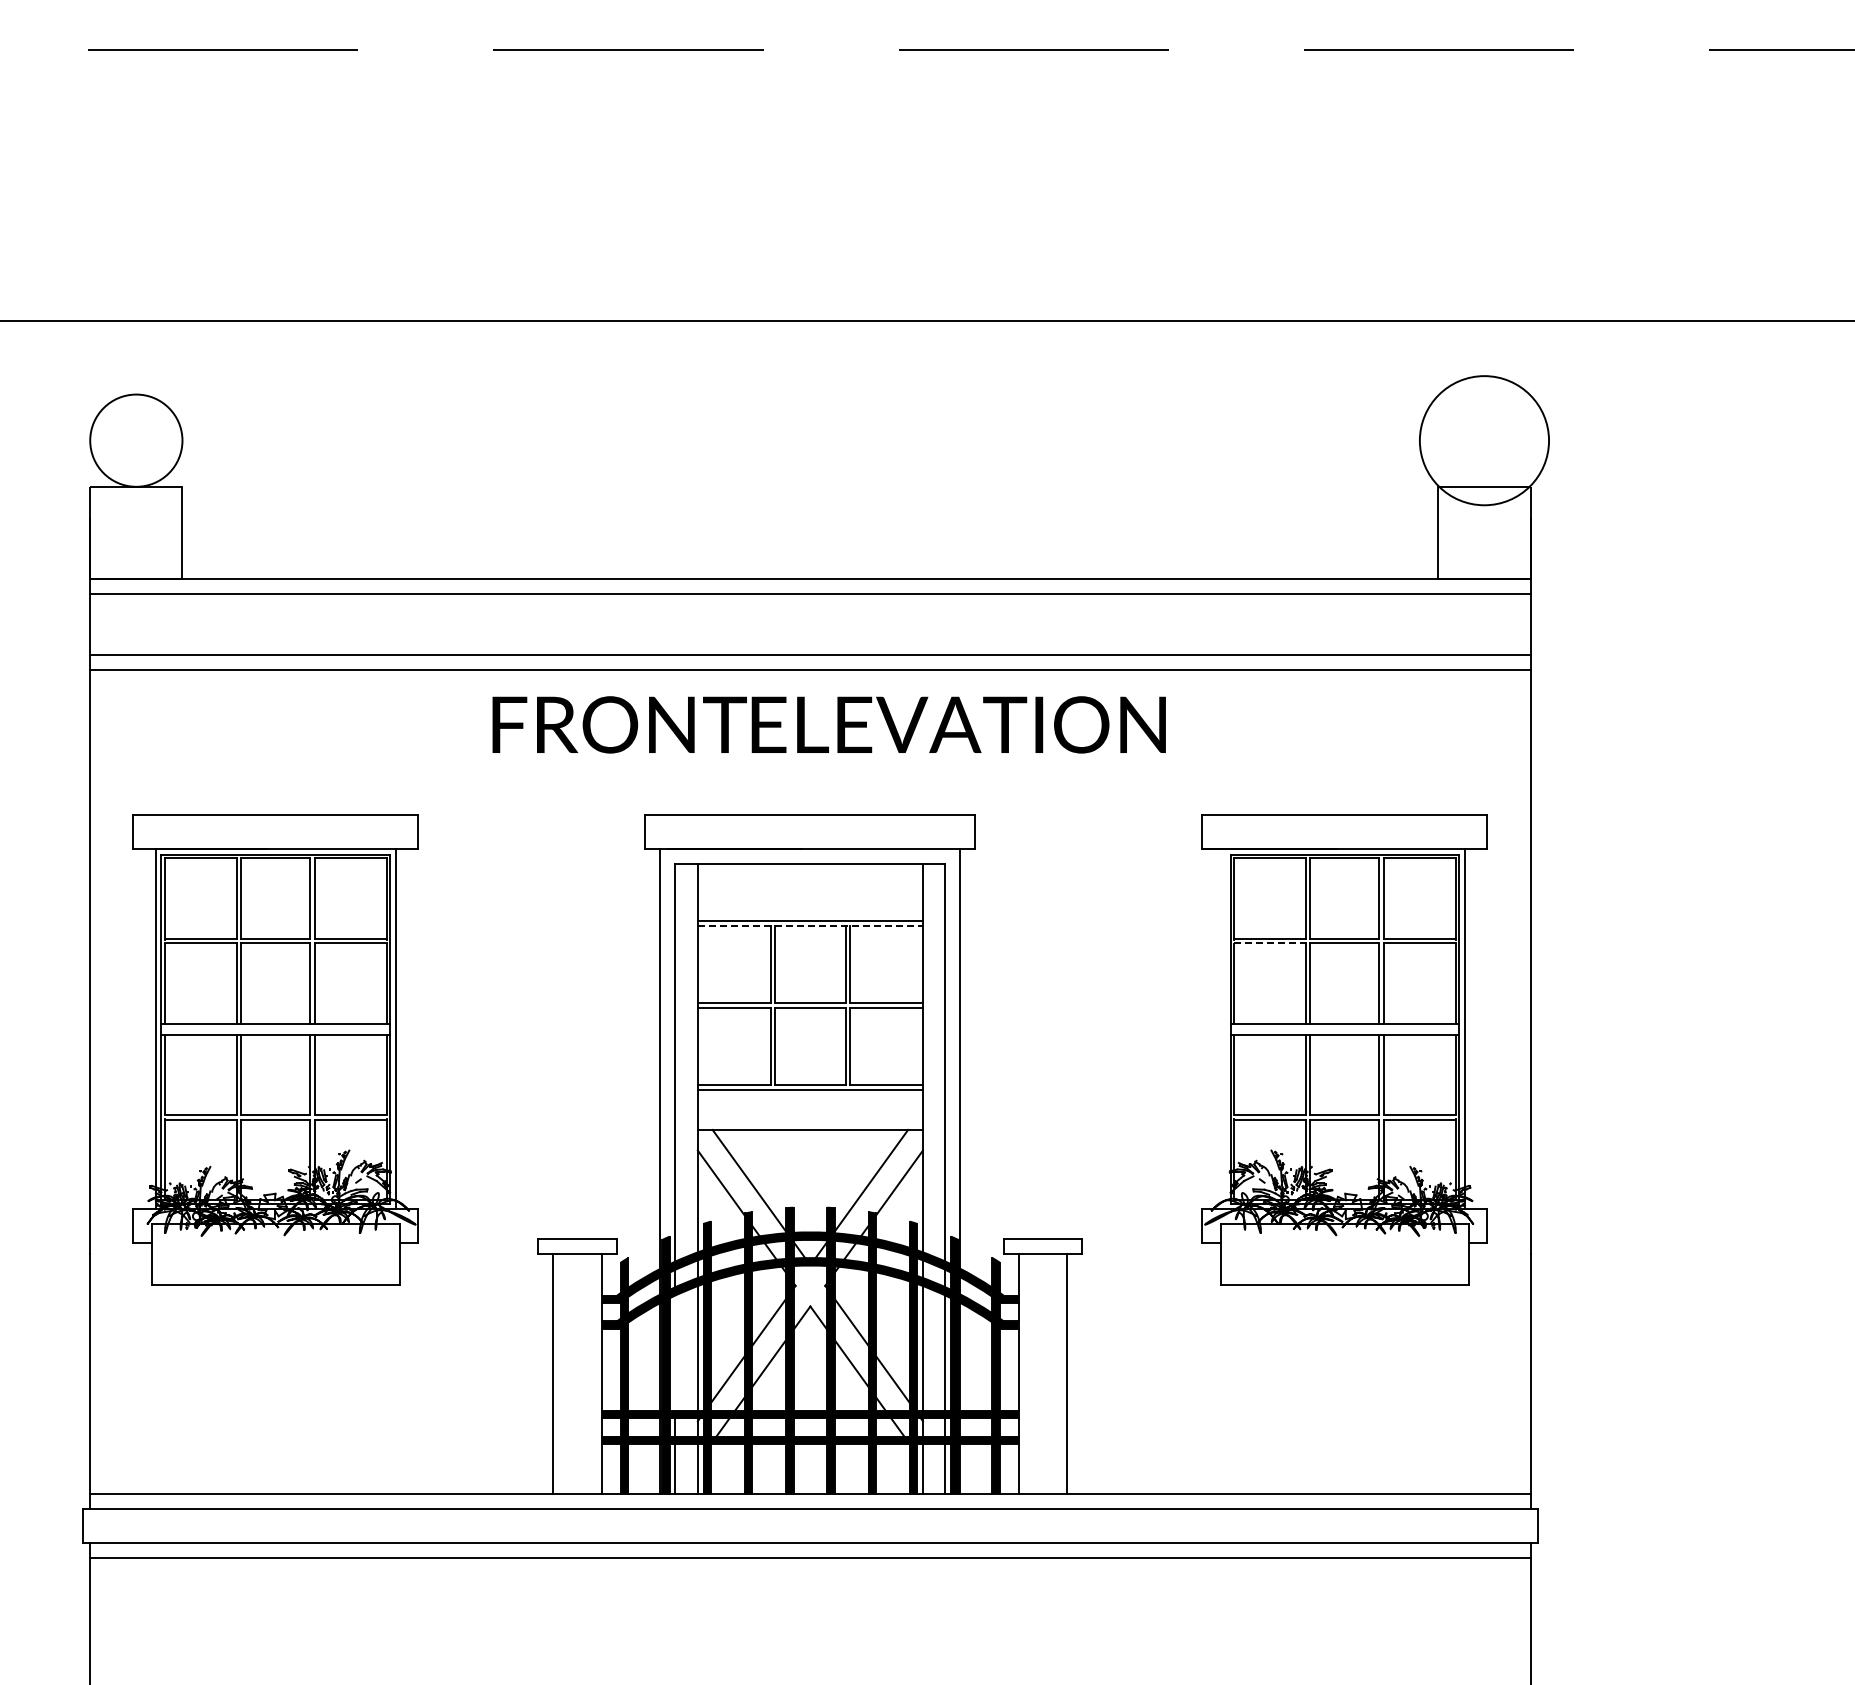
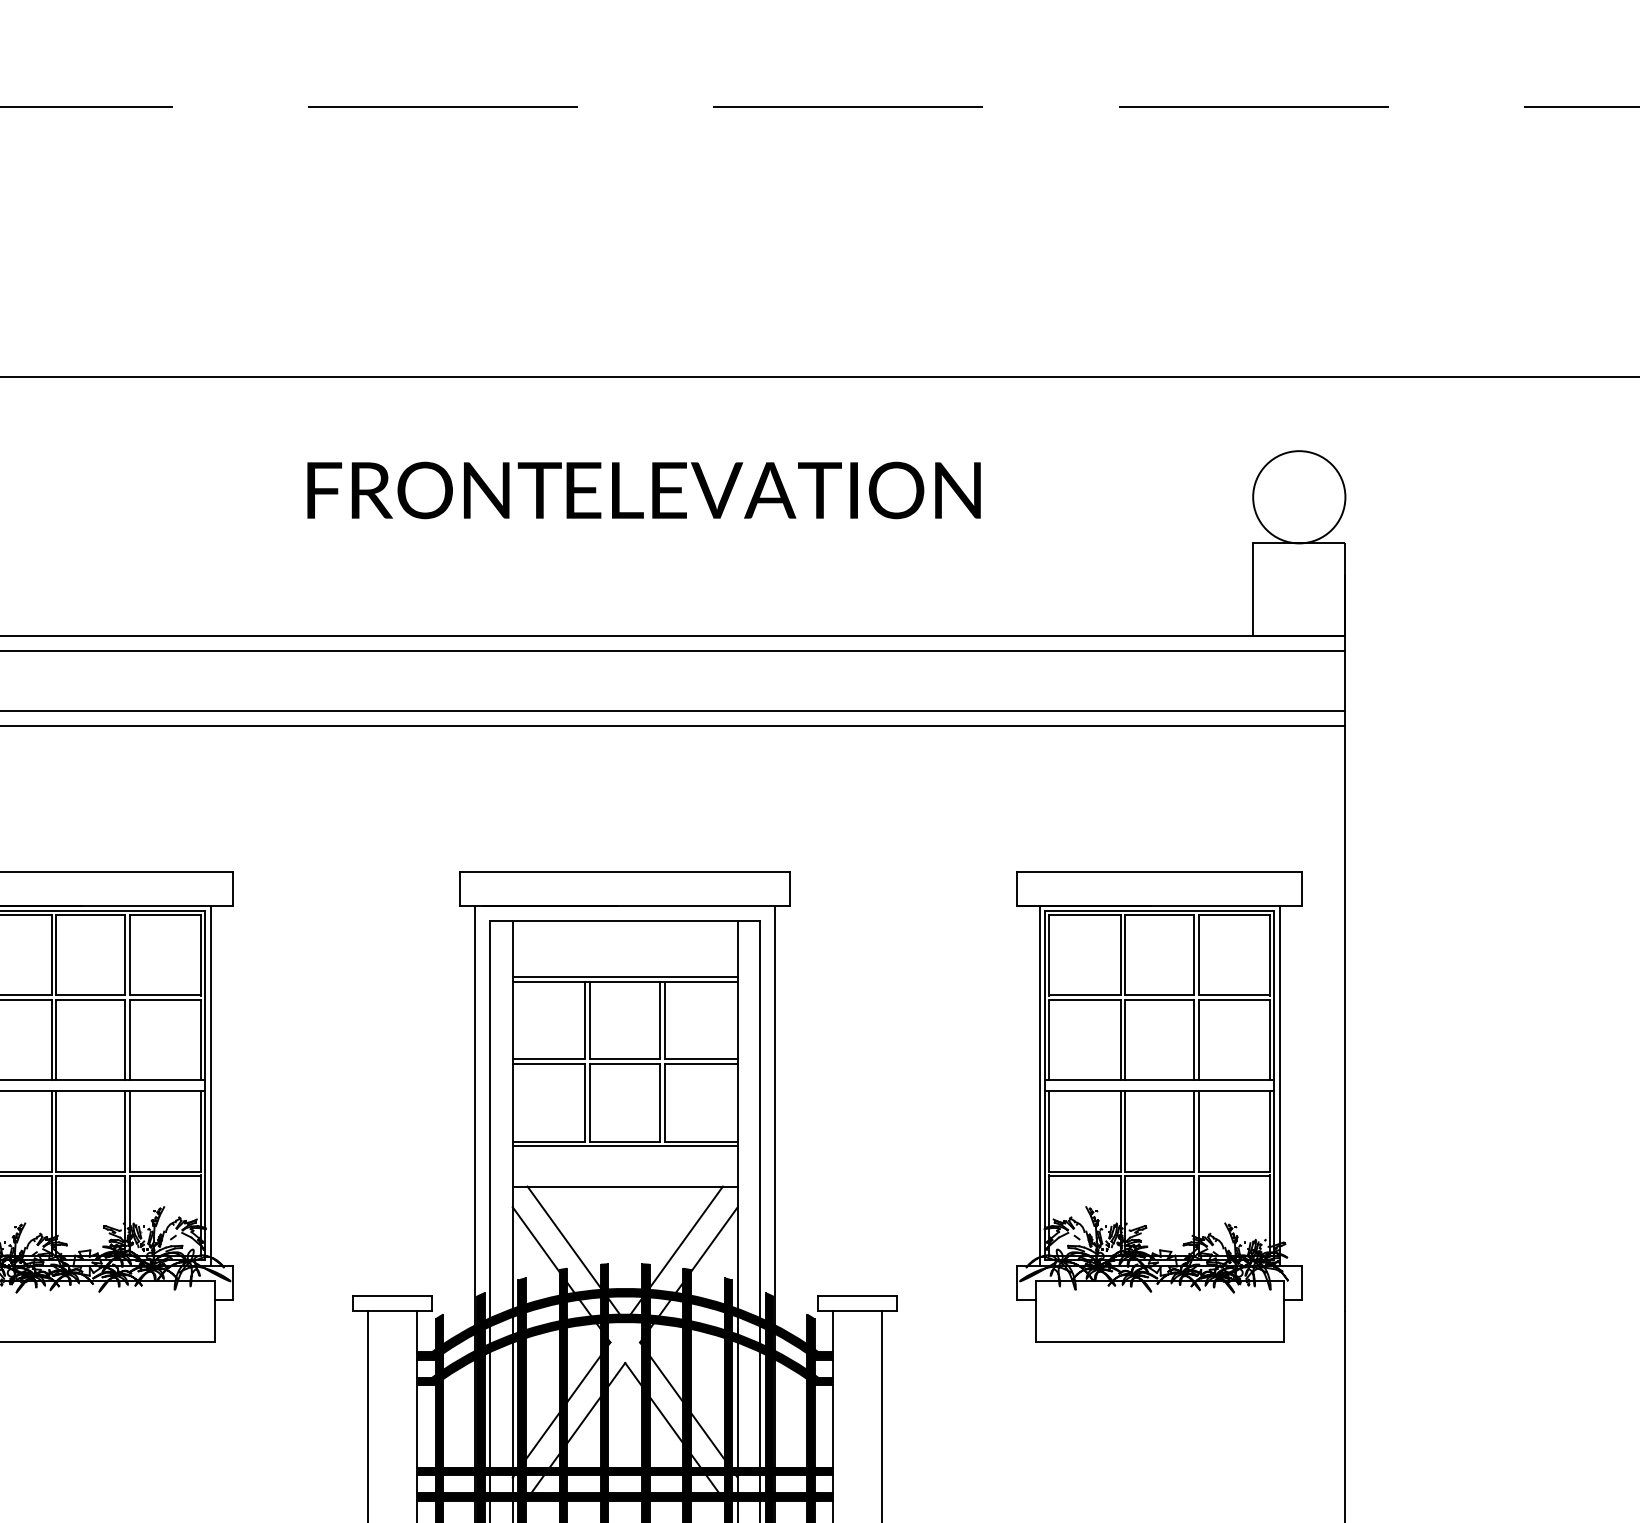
circle: (1484, 440) -> (1299, 497), size x0.71
text: (828, 724) -> (643, 490), moved
line: (810, 925) -> (625, 982), dashed -> solid
line: (1269, 943) -> (1084, 1000), dashed -> solid
line: (1224, 1029) -> (1039, 1086), added
line: (675, 1352) -> (490, 1409), added

